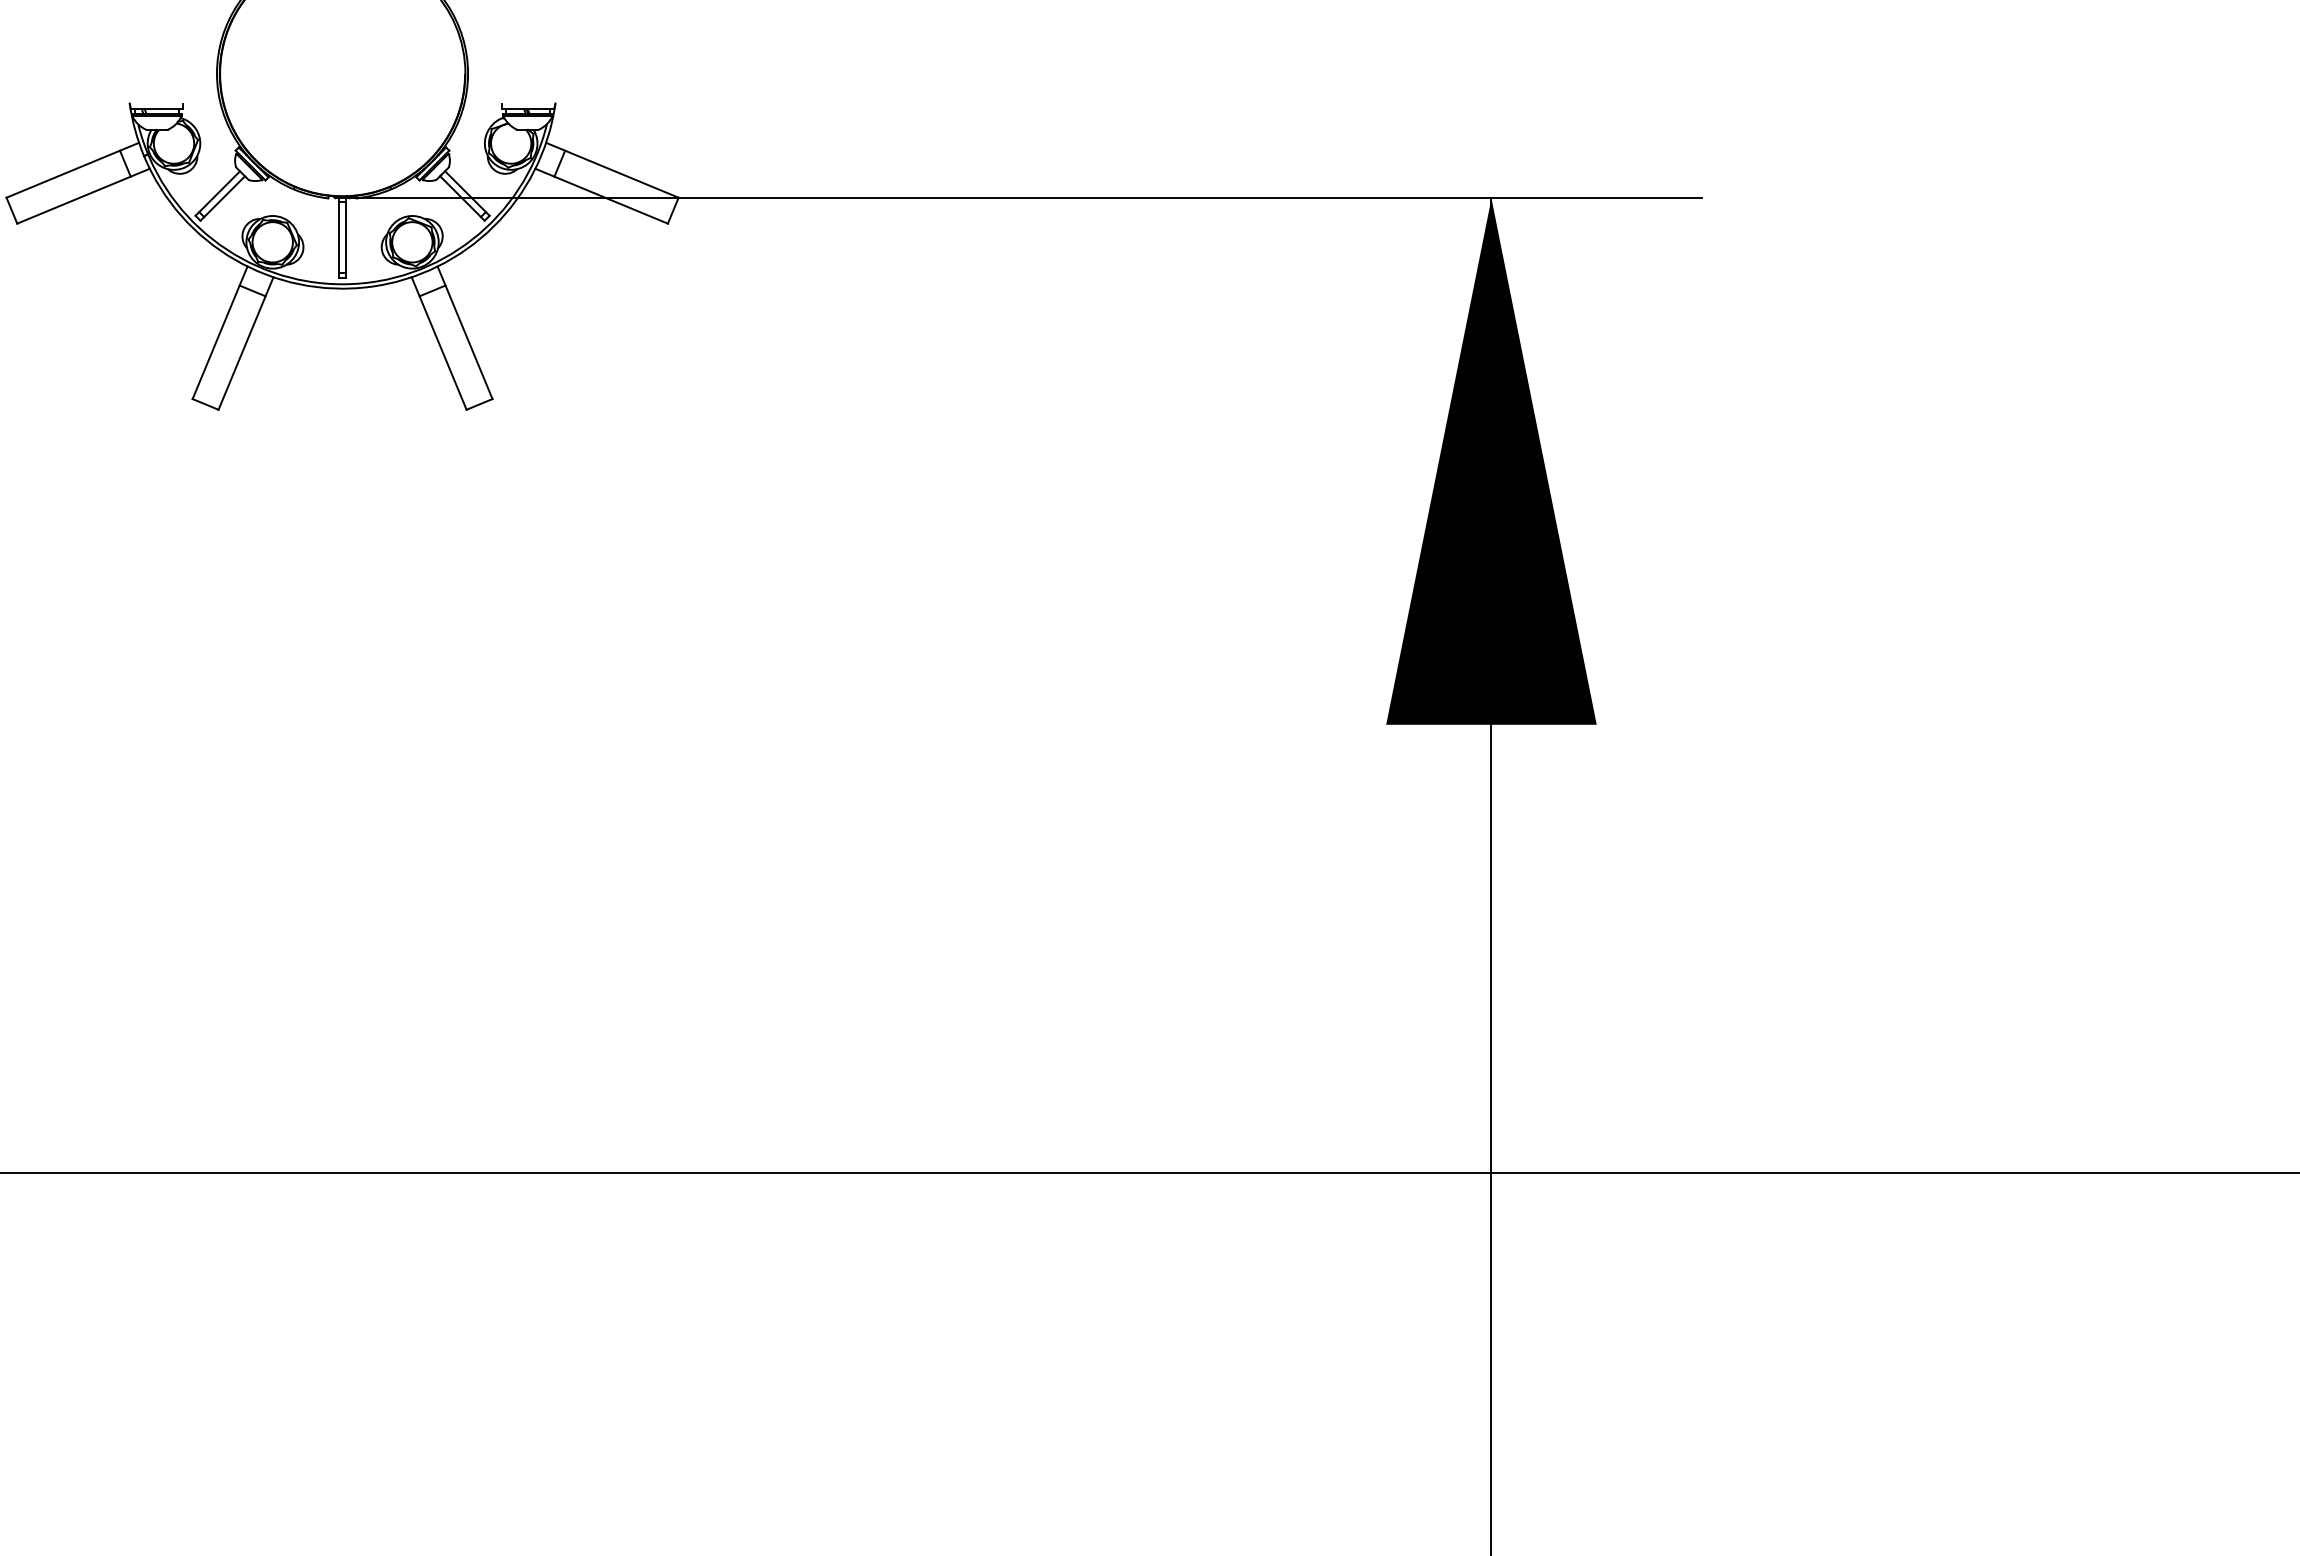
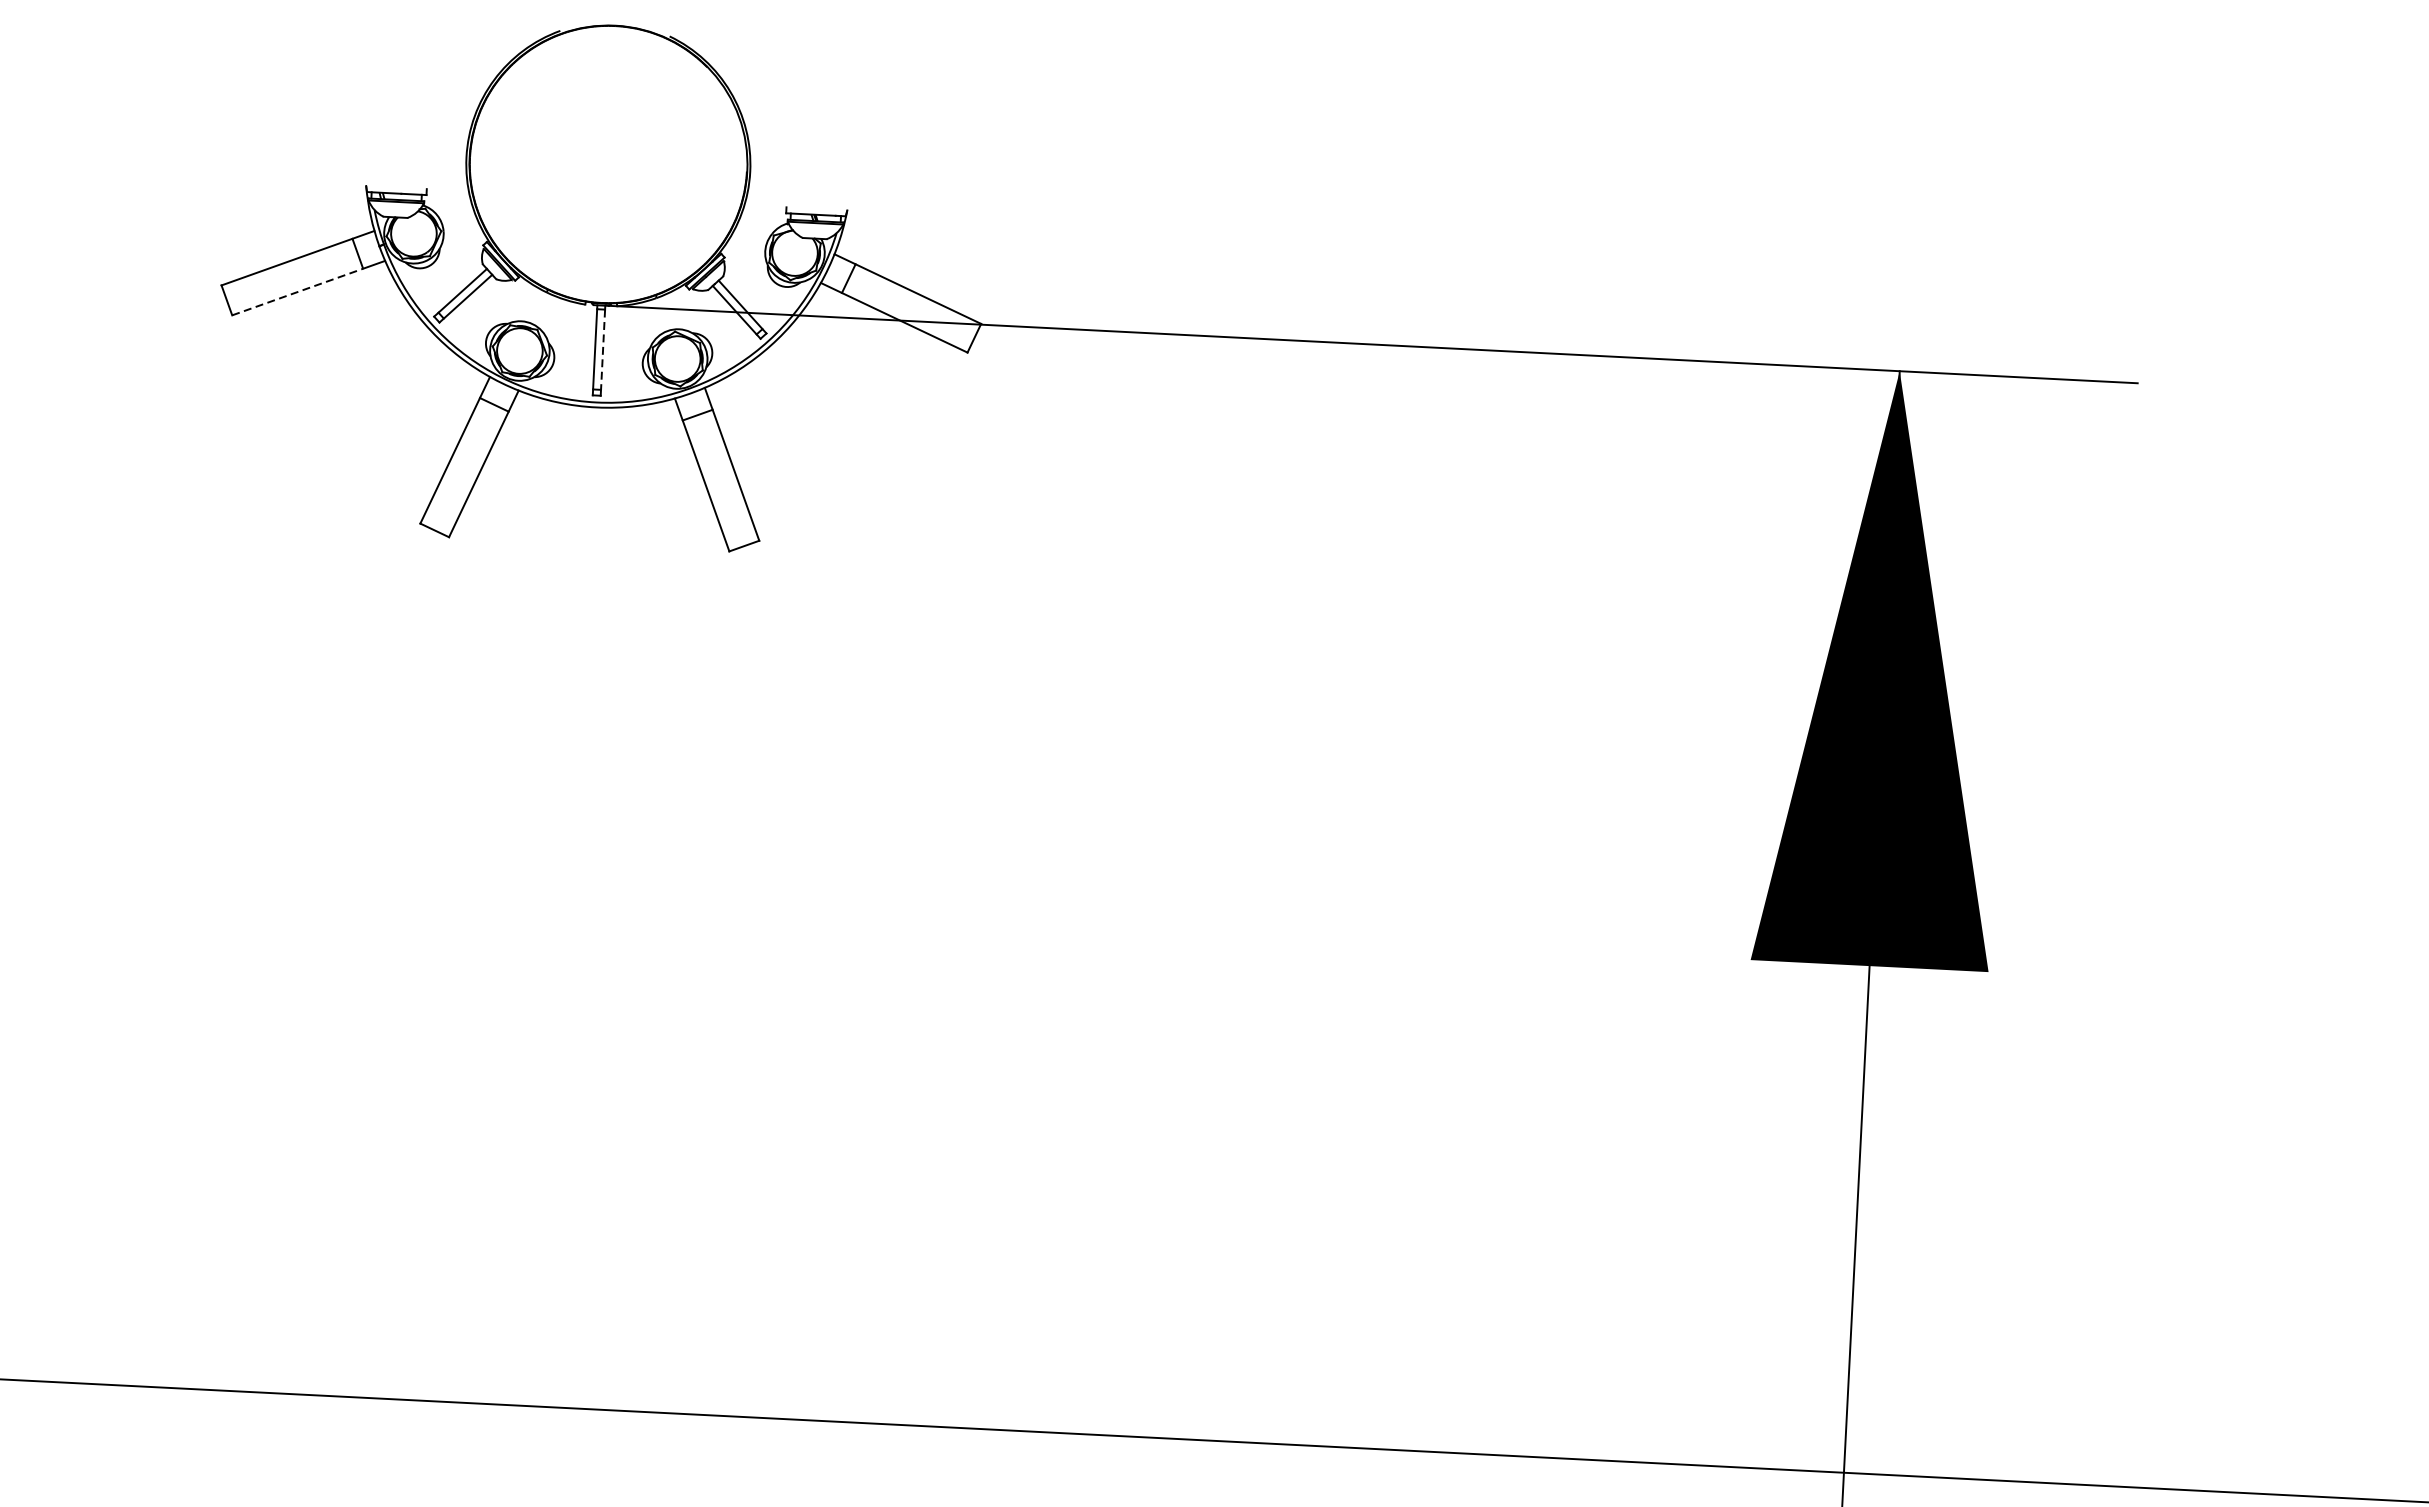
line: (74, 199) -> (298, 291), solid -> dashed
line: (346, 237) -> (603, 349), solid -> dashed

